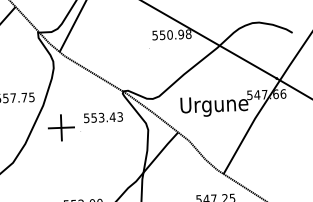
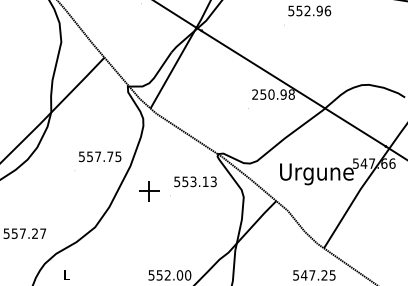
text: (155, 35) -> (255, 94), 550.98 -> 250.98
text: (112, 116) -> (205, 181), 553.43 -> 553.13
part: (61, 127) -> (149, 190), size x0.7

